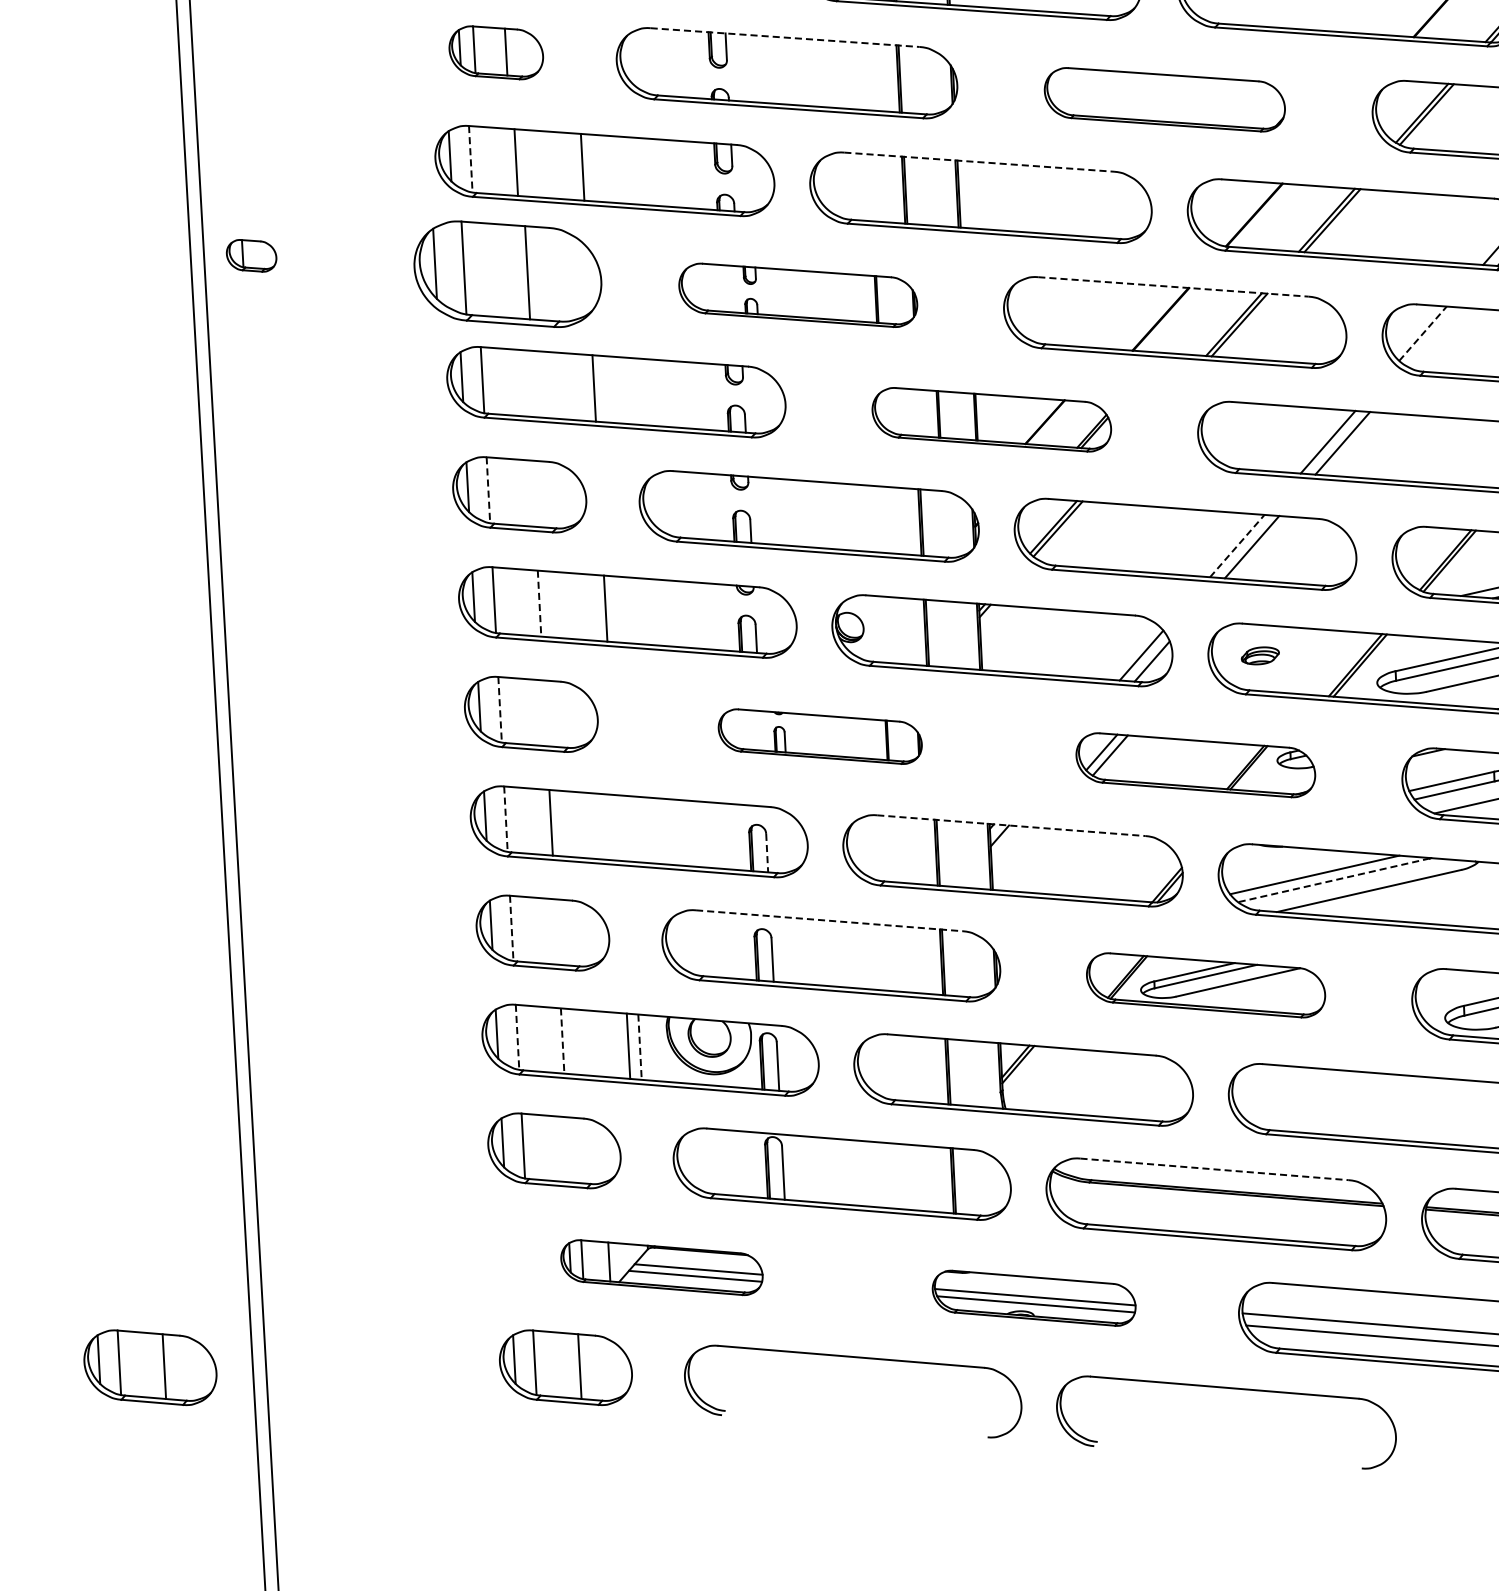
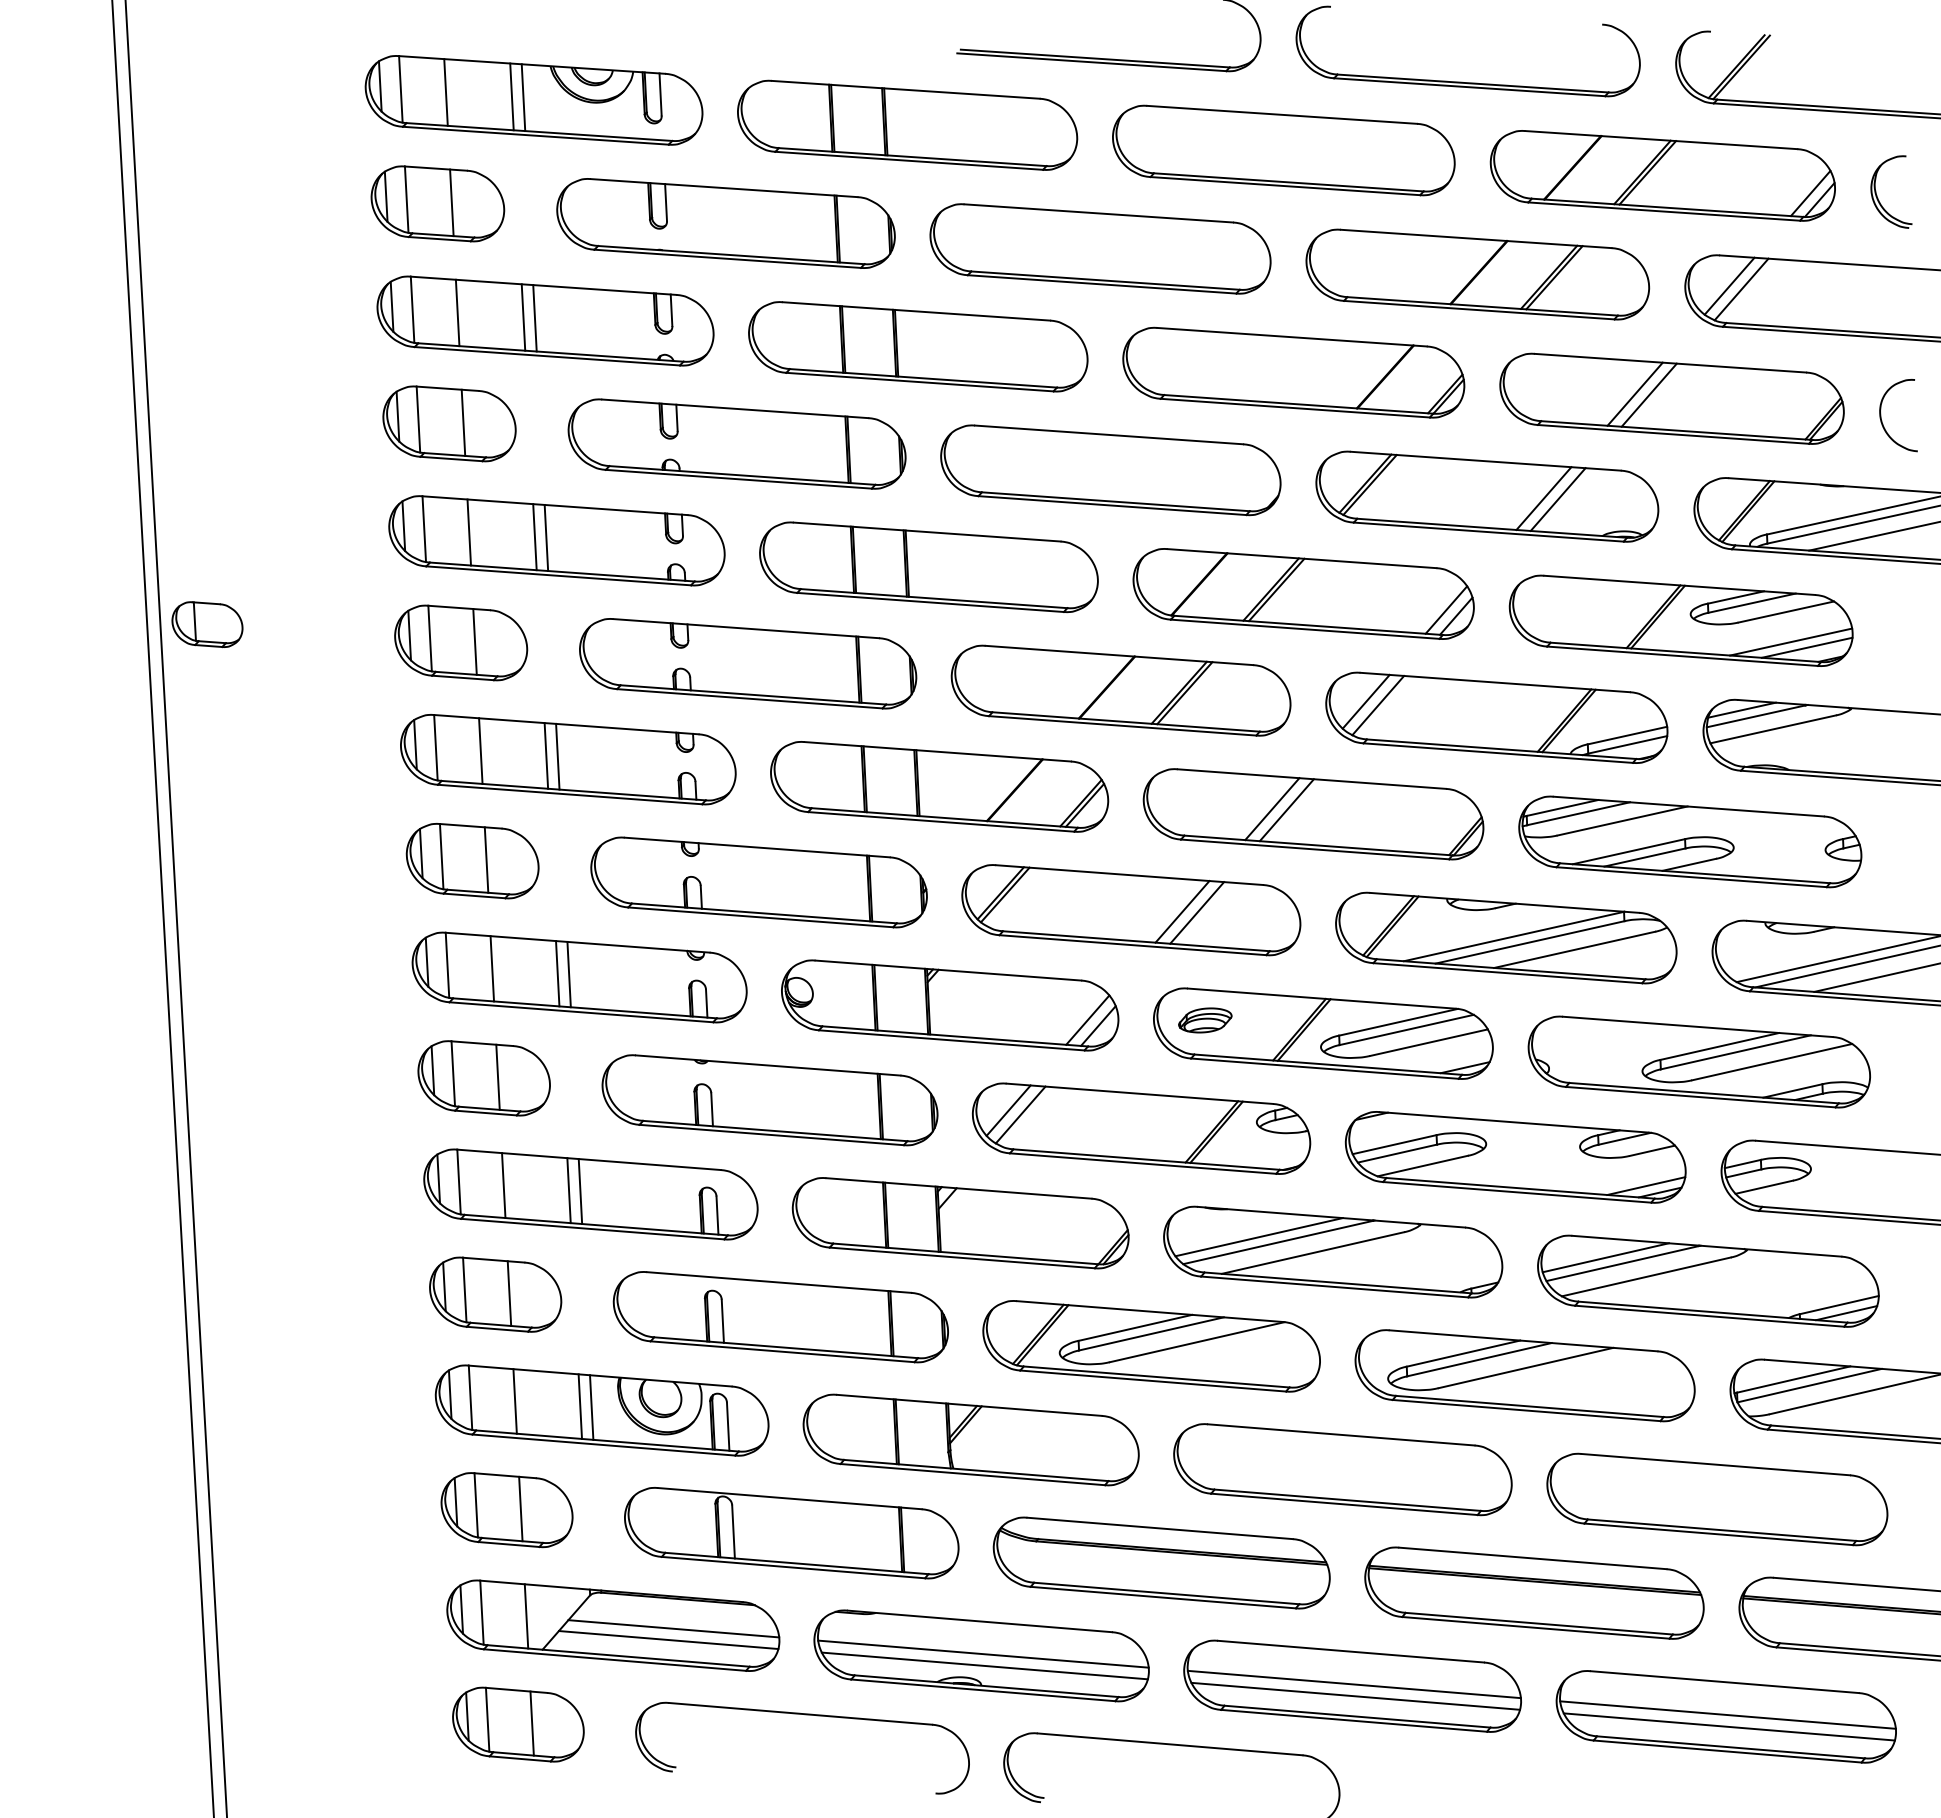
line: (785, 37) -> (735, 408), dashed -> solid
part: (496, 52) -> (449, 423), size x1.43
part: (1164, 99) -> (1110, 470), size x1.43
line: (471, 159) -> (424, 529), dashed -> solid
line: (979, 162) -> (927, 532), dashed -> solid
line: (594, 167) -> (546, 537), added
part: (251, 255) -> (207, 624), size x1.43
part: (508, 273) -> (461, 642), size x0.71
line: (1173, 286) -> (1119, 655), dashed -> solid
part: (798, 295) -> (748, 663), size x1.43
line: (1423, 333) -> (1366, 701), dashed -> solid
line: (1435, 337) -> (1378, 705), added
line: (527, 382) -> (480, 750), added
line: (605, 389) -> (557, 756), added
part: (991, 419) -> (939, 786), size x1.43
line: (488, 490) -> (441, 856), dashed -> solid
line: (533, 493) -> (486, 859), added
line: (1237, 545) -> (1182, 911), dashed -> solid
line: (539, 603) -> (492, 968), dashed -> solid
line: (616, 609) -> (568, 974), added
part: (1260, 655) -> (1205, 1020), size x1.43
line: (500, 710) -> (453, 1074), dashed -> solid
line: (544, 712) -> (497, 1076), added
part: (819, 736) -> (769, 1100), size x1.67
part: (1195, 765) -> (1141, 1128), size x1.43
line: (506, 819) -> (459, 1182), dashed -> solid
line: (1010, 825) -> (958, 1188), dashed -> solid
line: (616, 827) -> (568, 1190), added
line: (628, 828) -> (580, 1191), added
line: (767, 854) -> (717, 1216), dashed -> solid
line: (1333, 880) -> (1277, 1242), dashed -> solid
line: (829, 920) -> (779, 1282), dashed -> solid
line: (511, 928) -> (464, 1290), dashed -> solid
line: (556, 931) -> (509, 1293), added
part: (1205, 985) -> (1151, 1346), size x1.43
line: (517, 1038) -> (470, 1398), dashed -> solid
line: (562, 1041) -> (515, 1401), dashed -> solid
line: (639, 1048) -> (591, 1408), dashed -> solid
line: (568, 1149) -> (520, 1508), added
line: (1215, 1169) -> (1160, 1528), dashed -> solid
part: (662, 1267) -> (613, 1625), size x1.67
part: (1034, 1297) -> (981, 1655), size x1.67
part: (150, 1367) -> (107, 1724), removed

